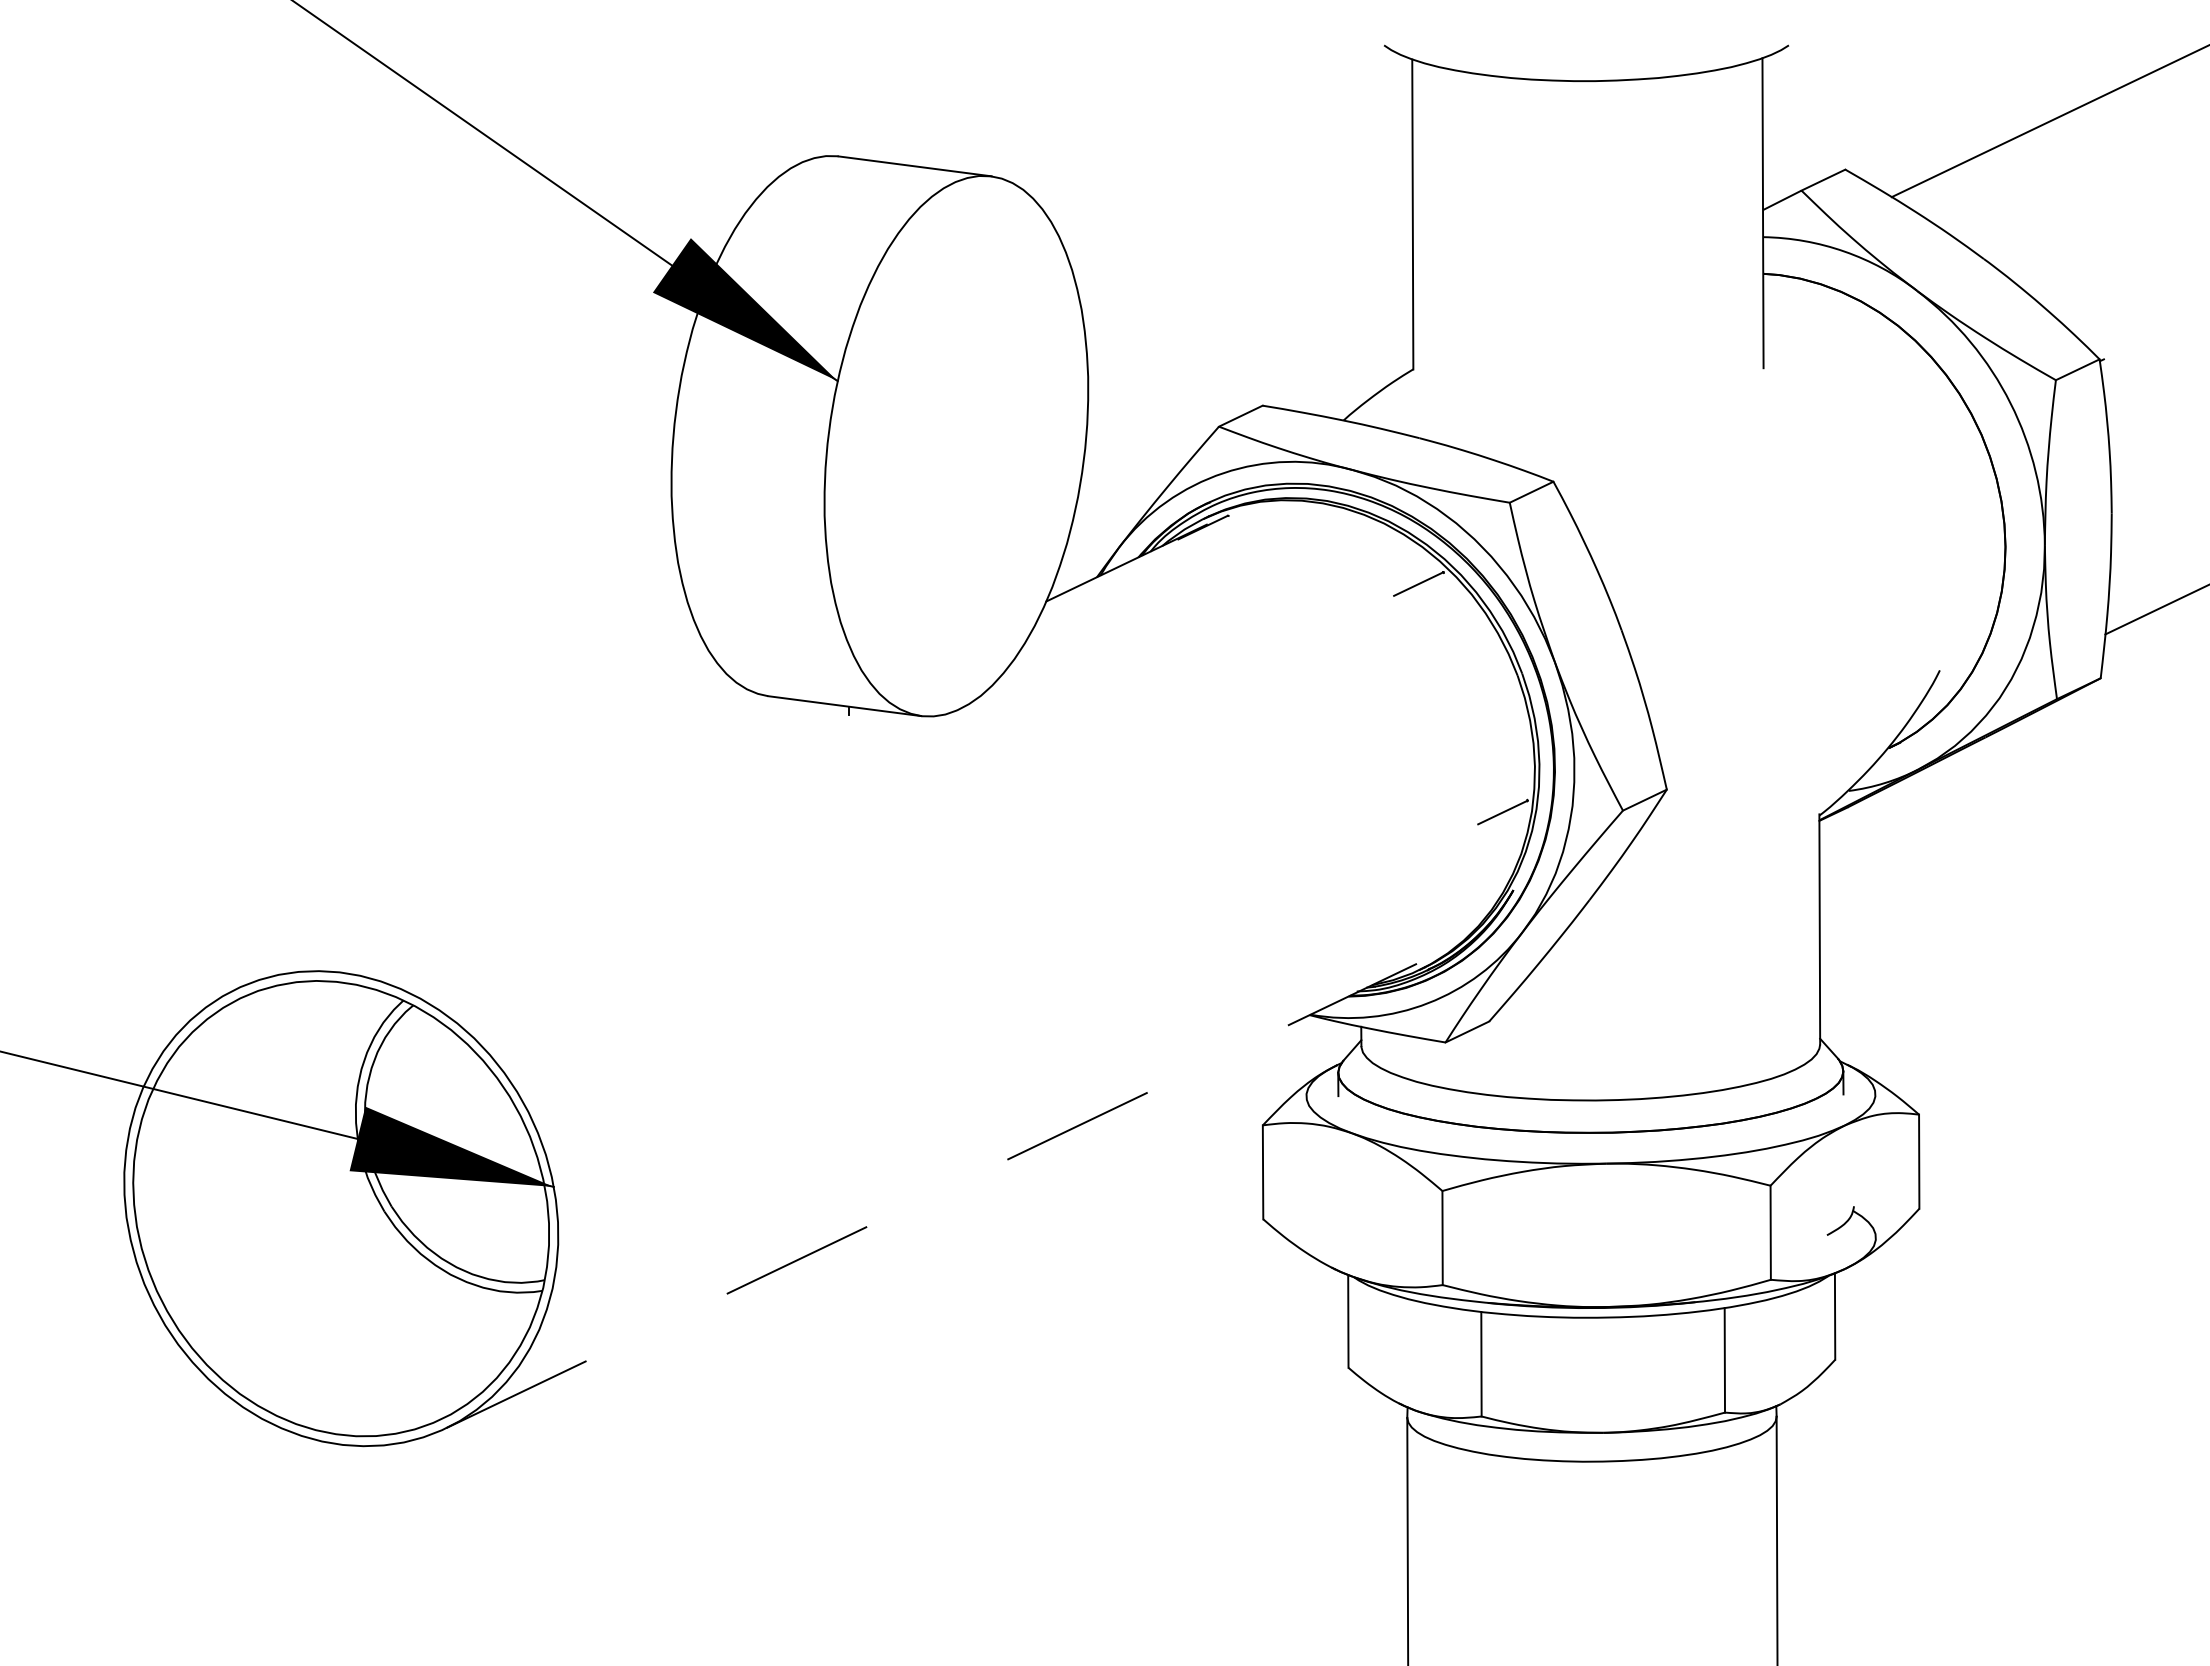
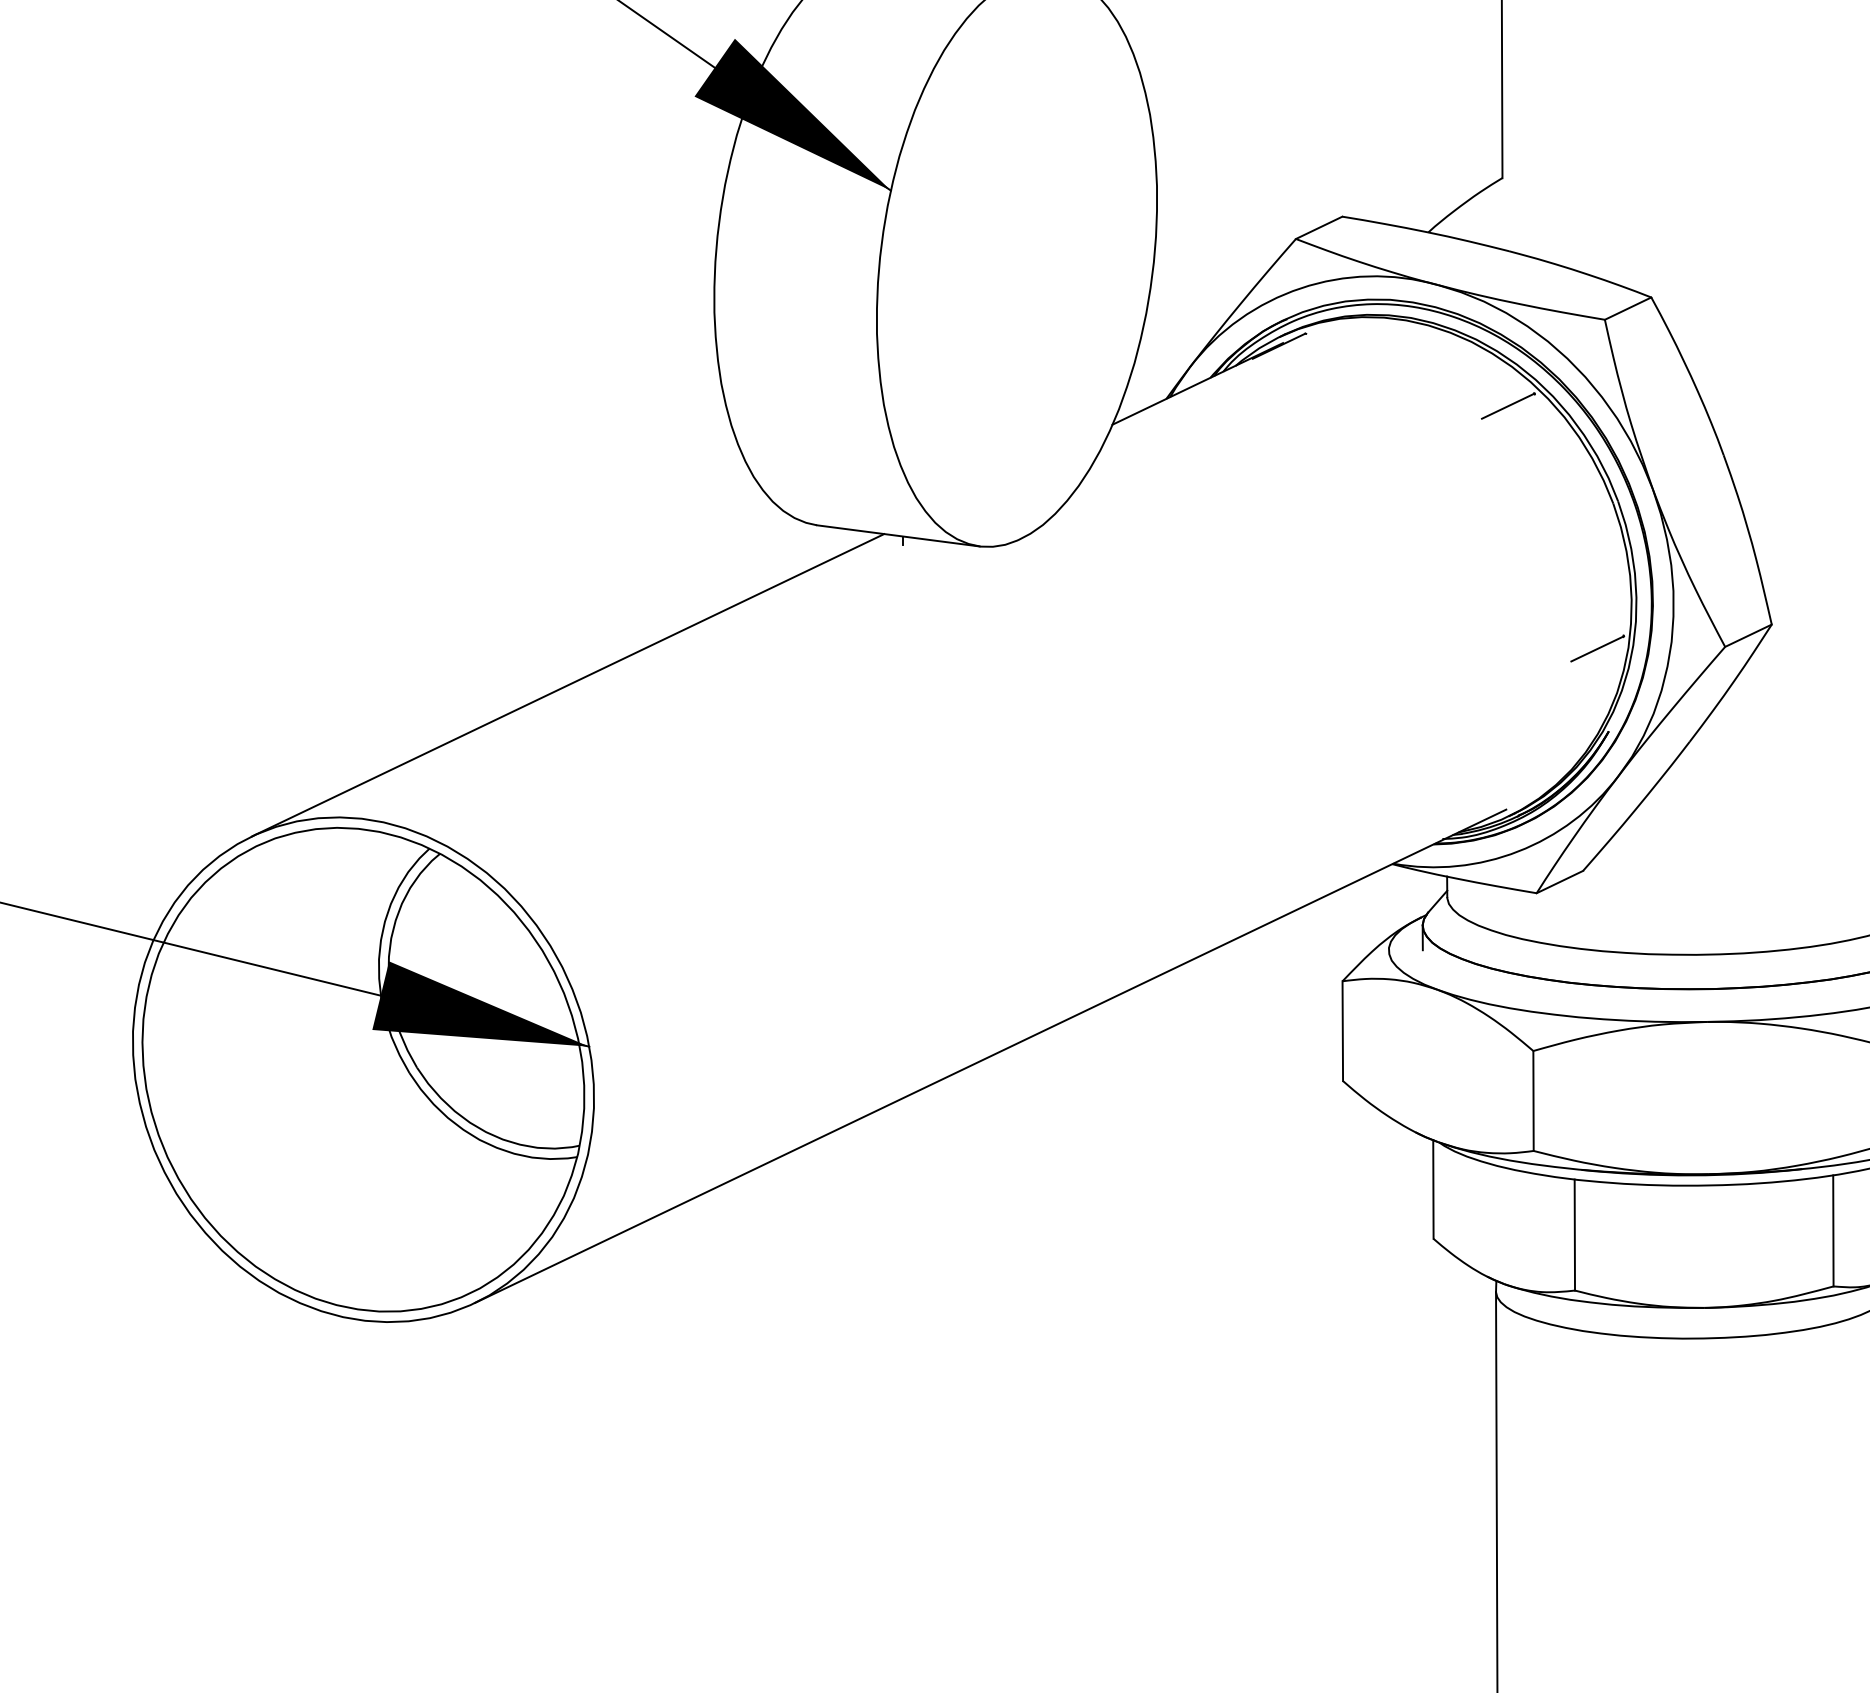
line: (533, 846) -> (567, 685), added
line: (932, 1195) -> (991, 1055), dashed -> solid

